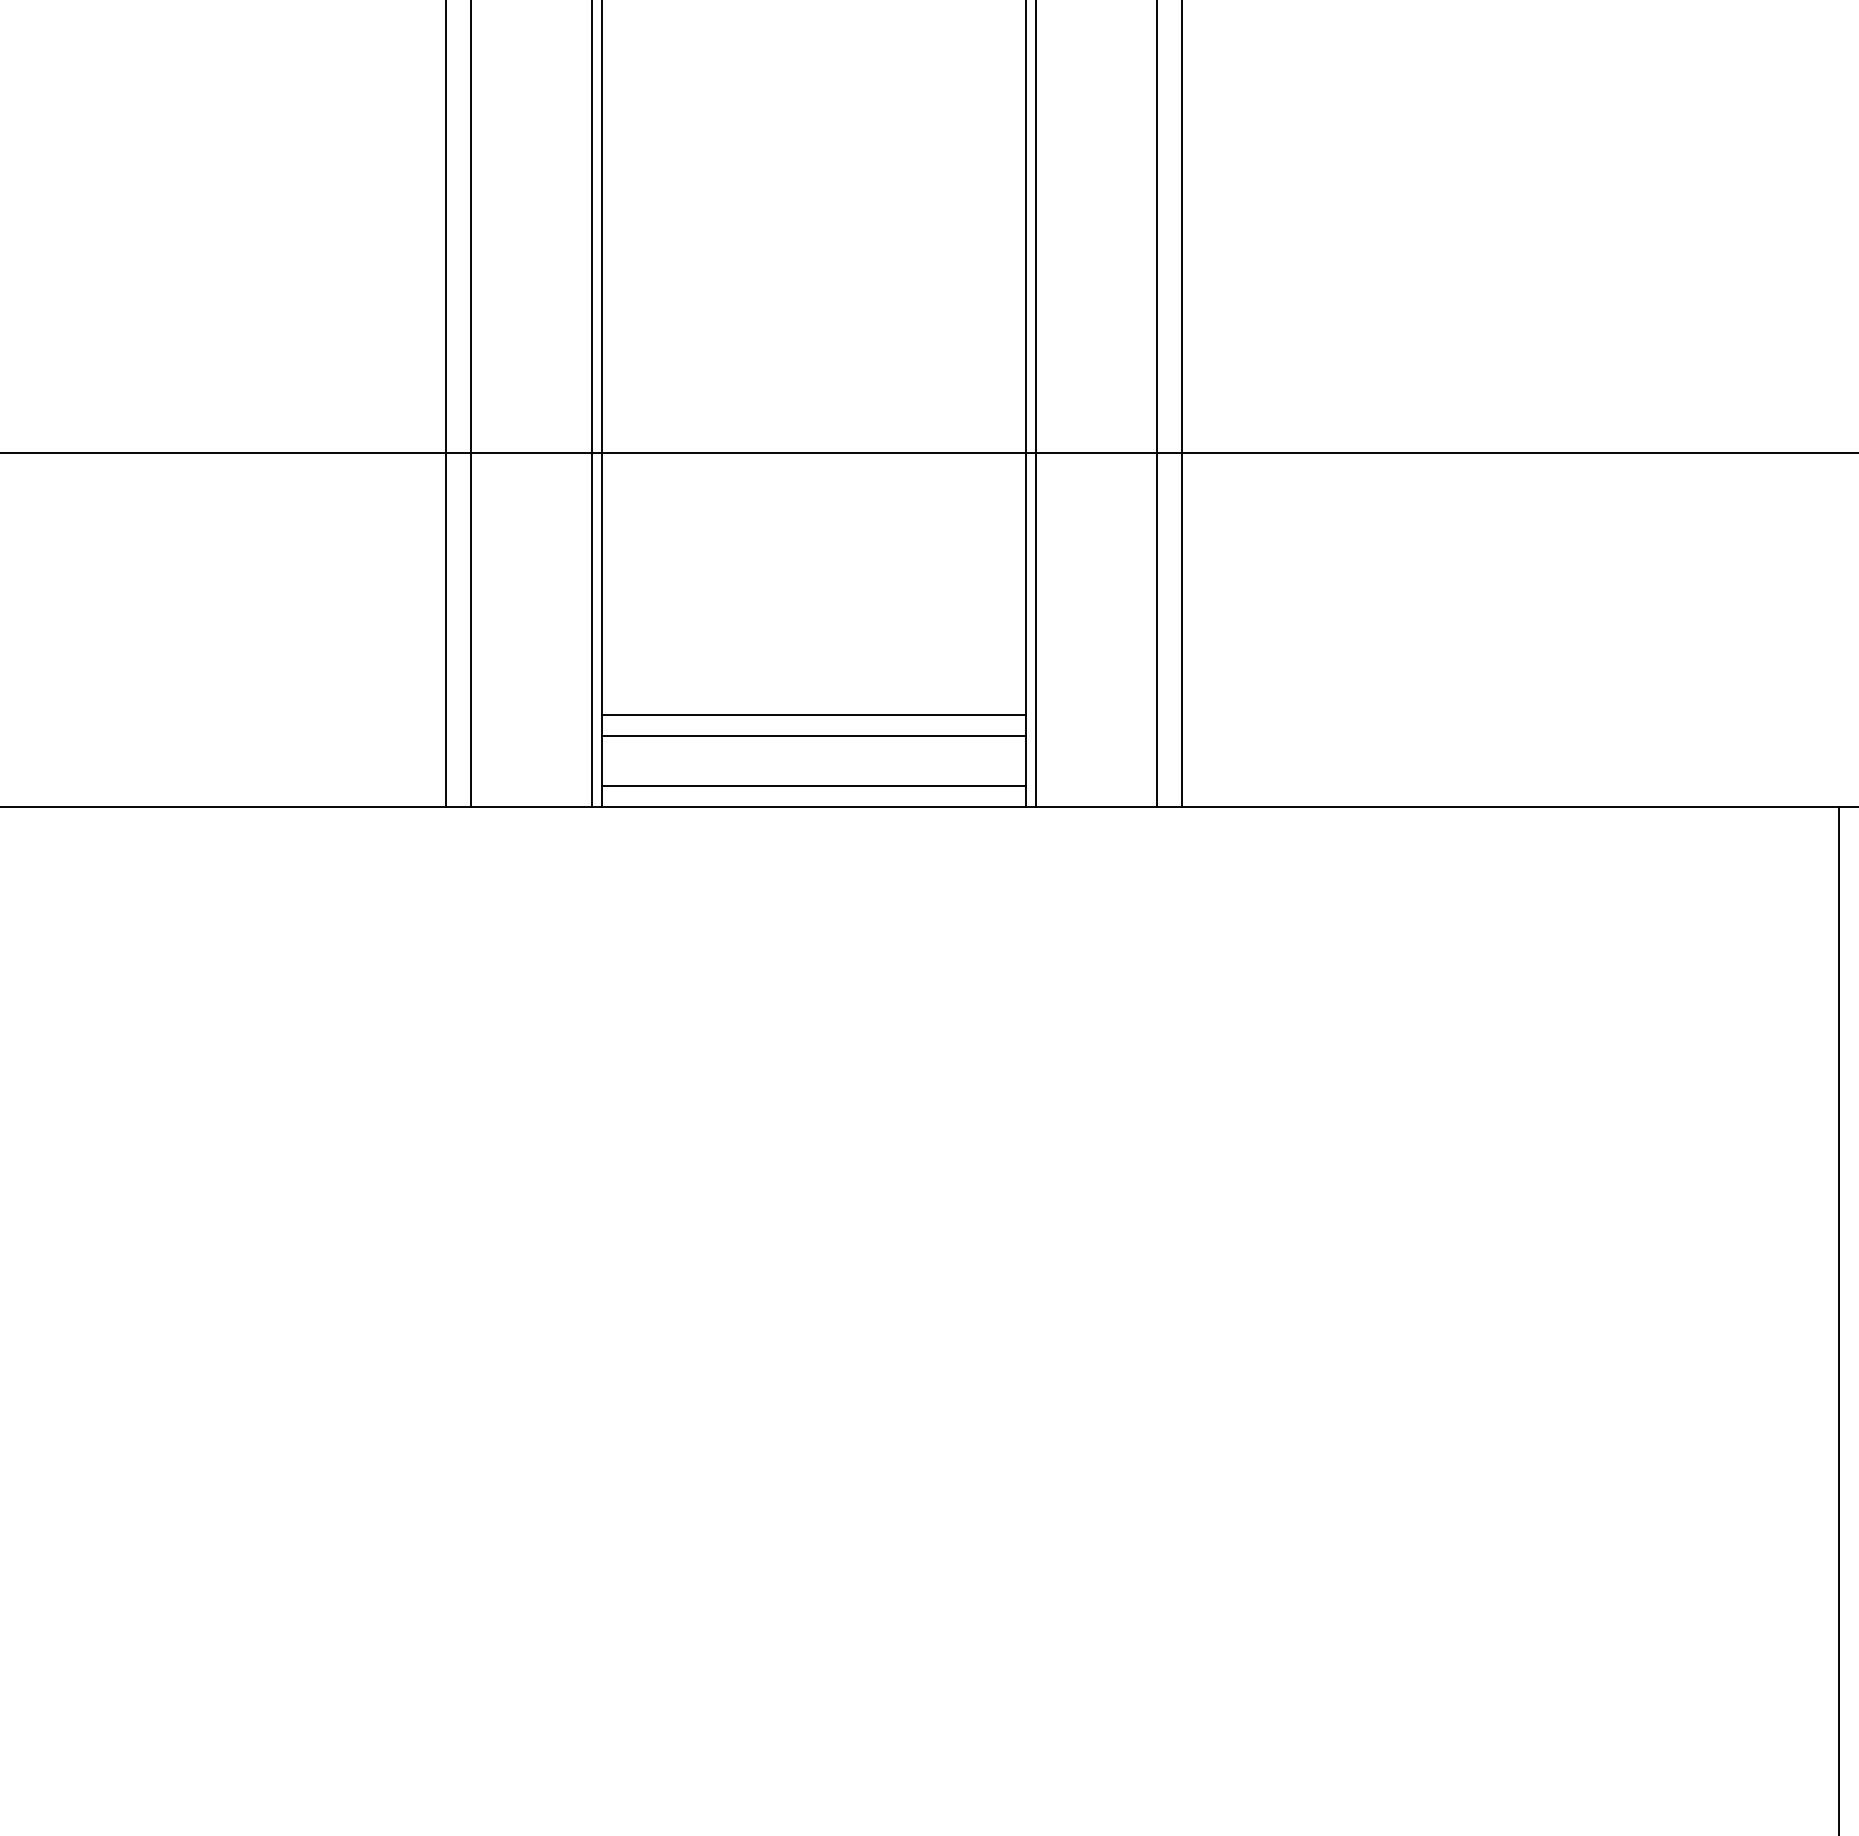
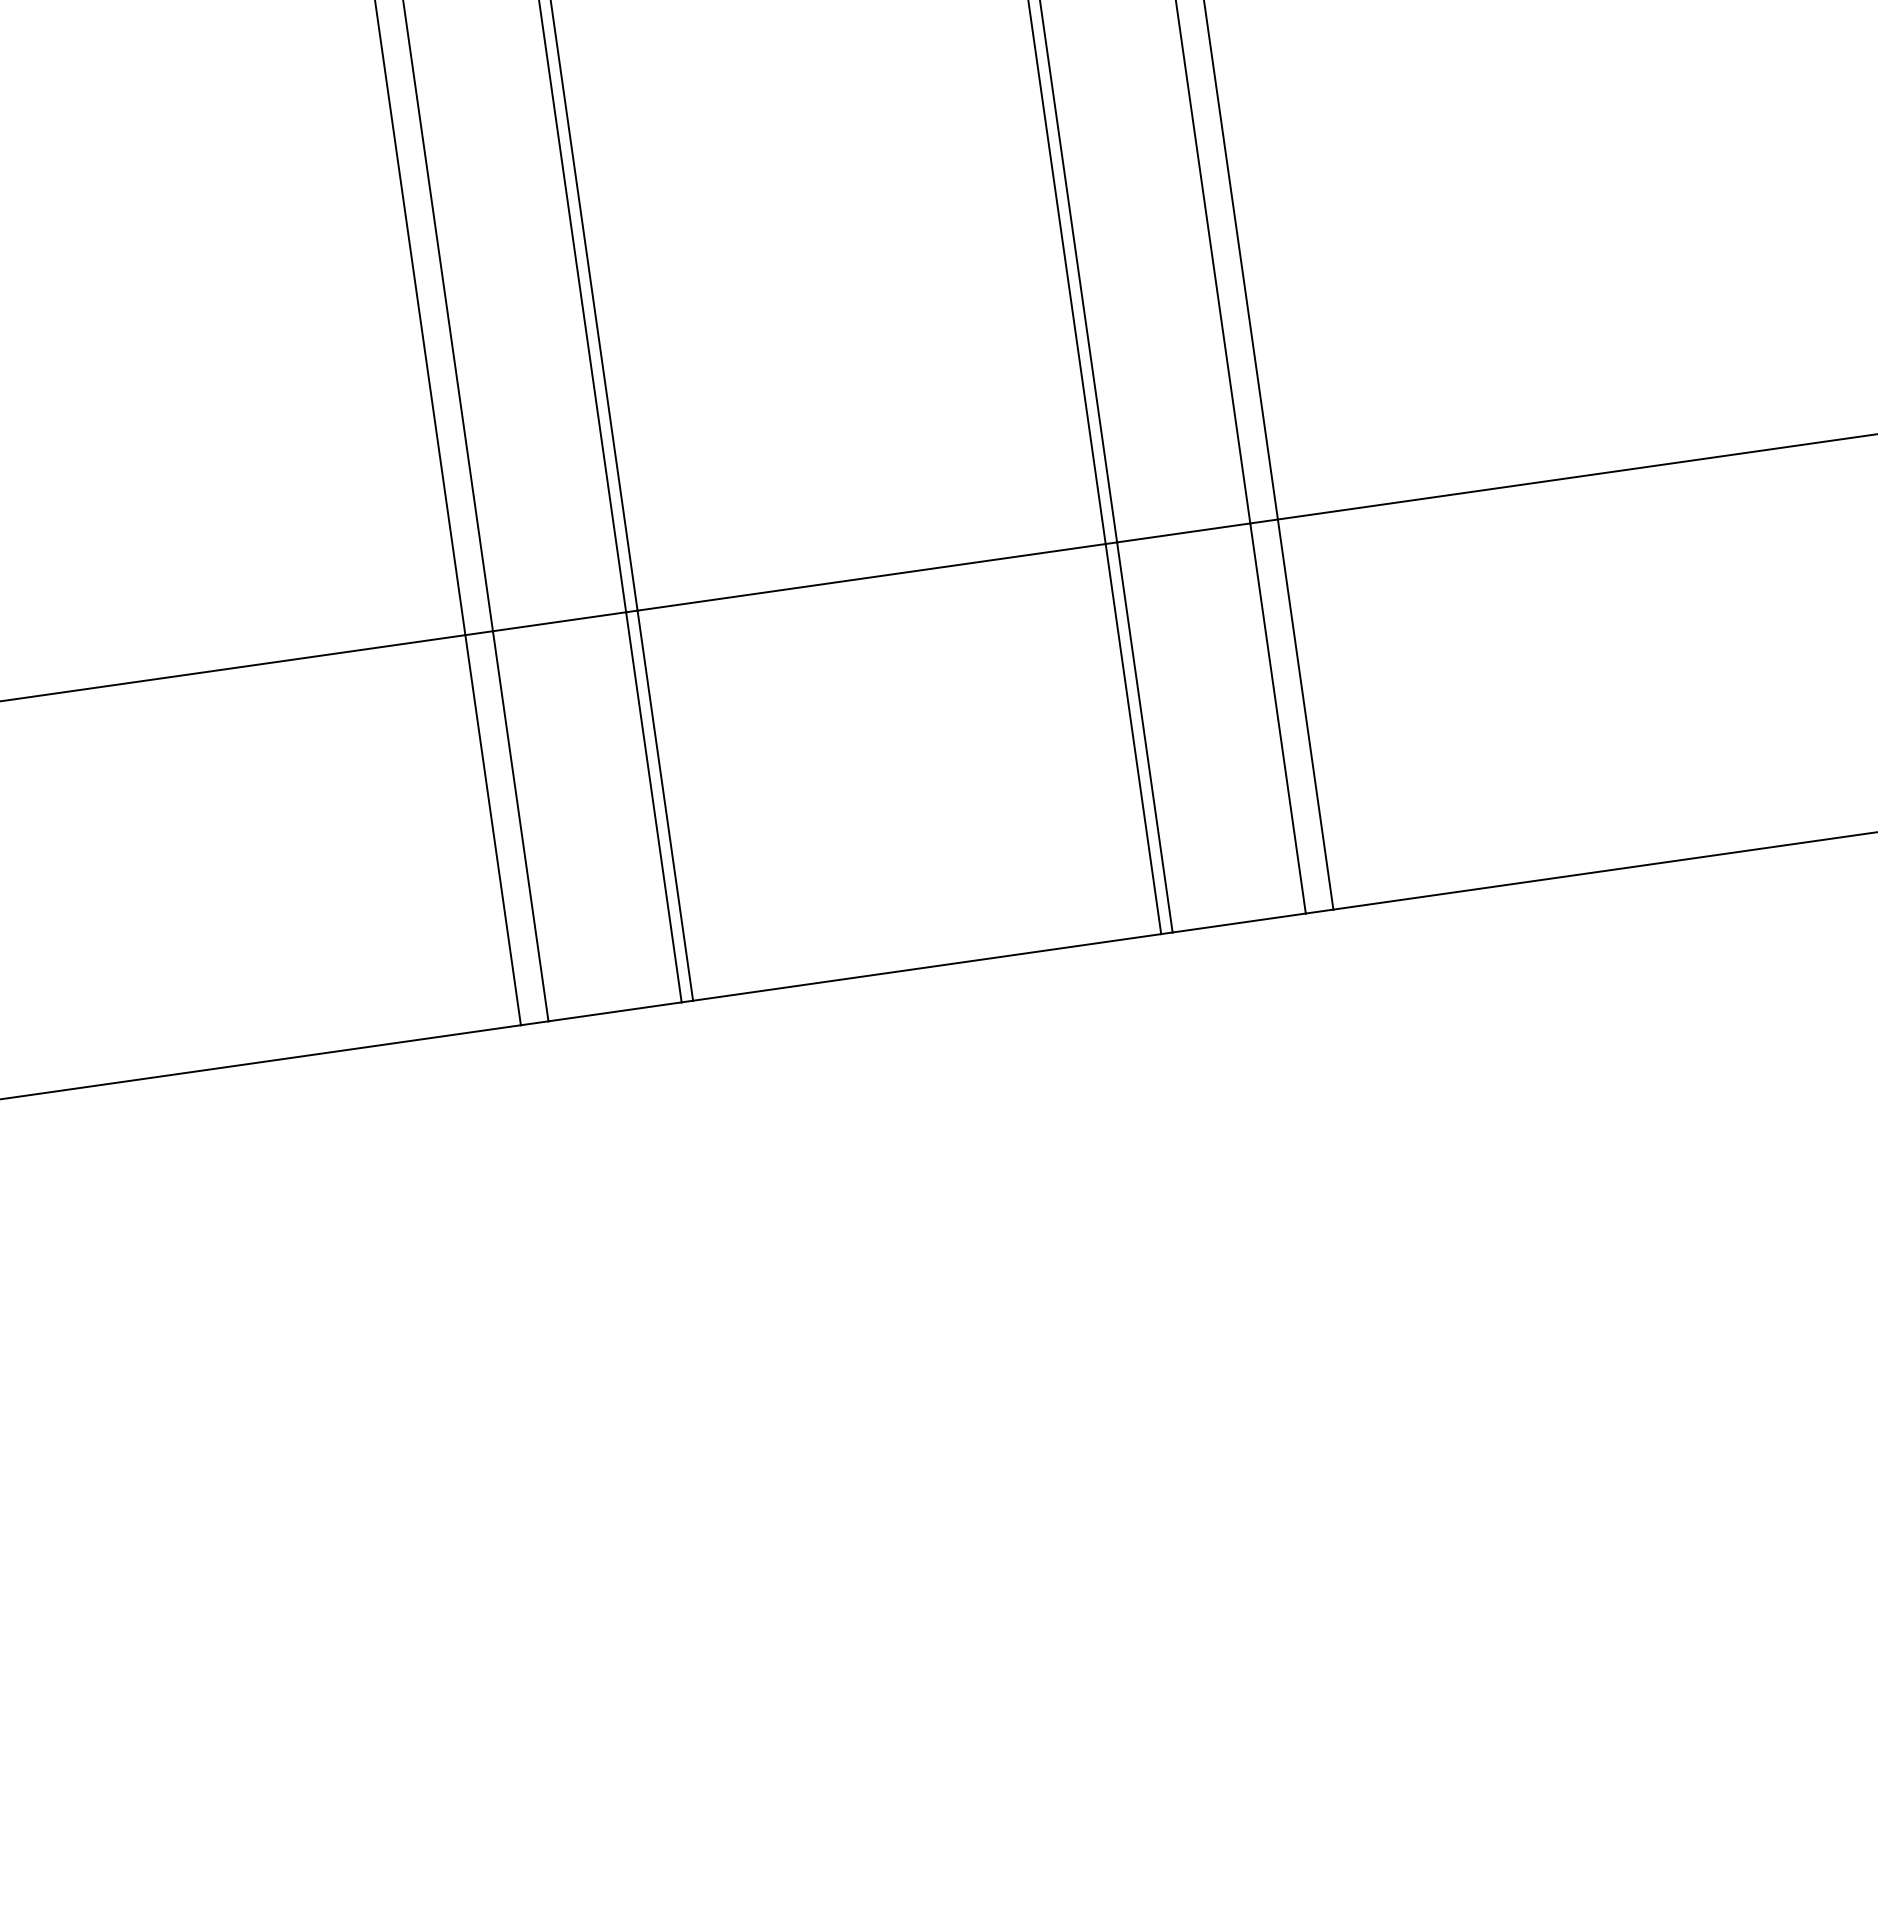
line: (813, 714) -> (912, 865), removed
line: (813, 736) -> (915, 889), removed
line: (813, 785) -> (923, 944), removed

